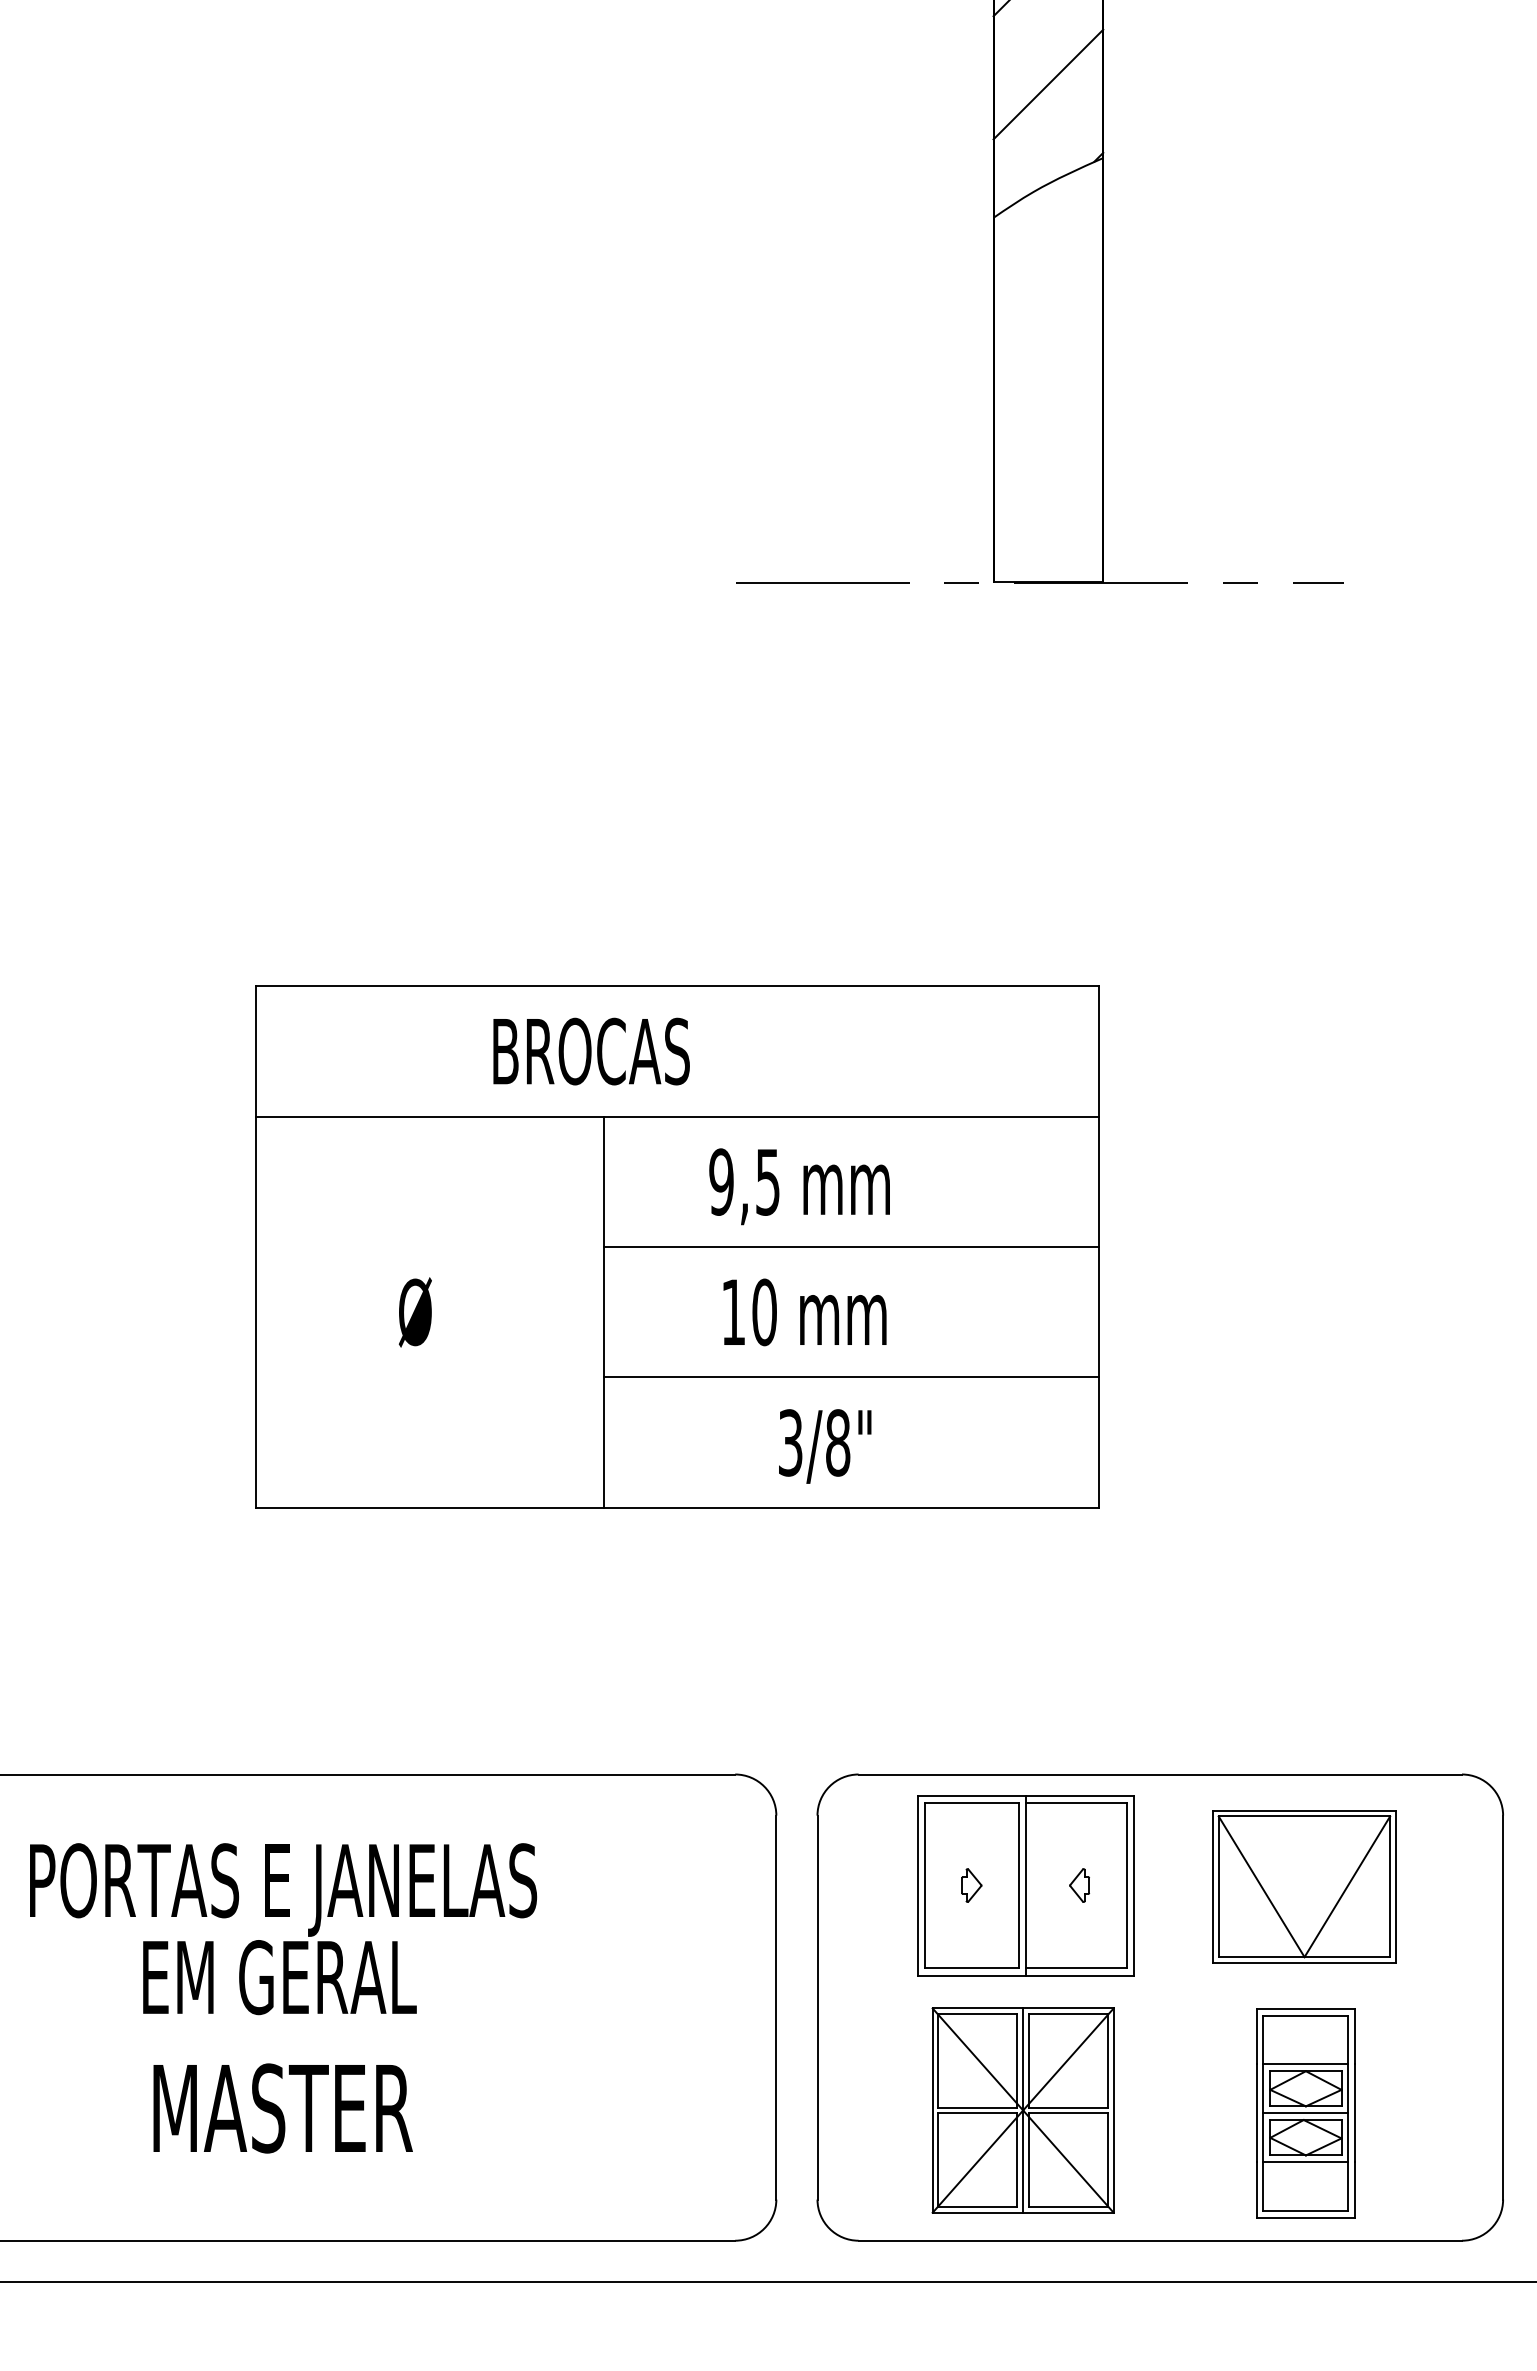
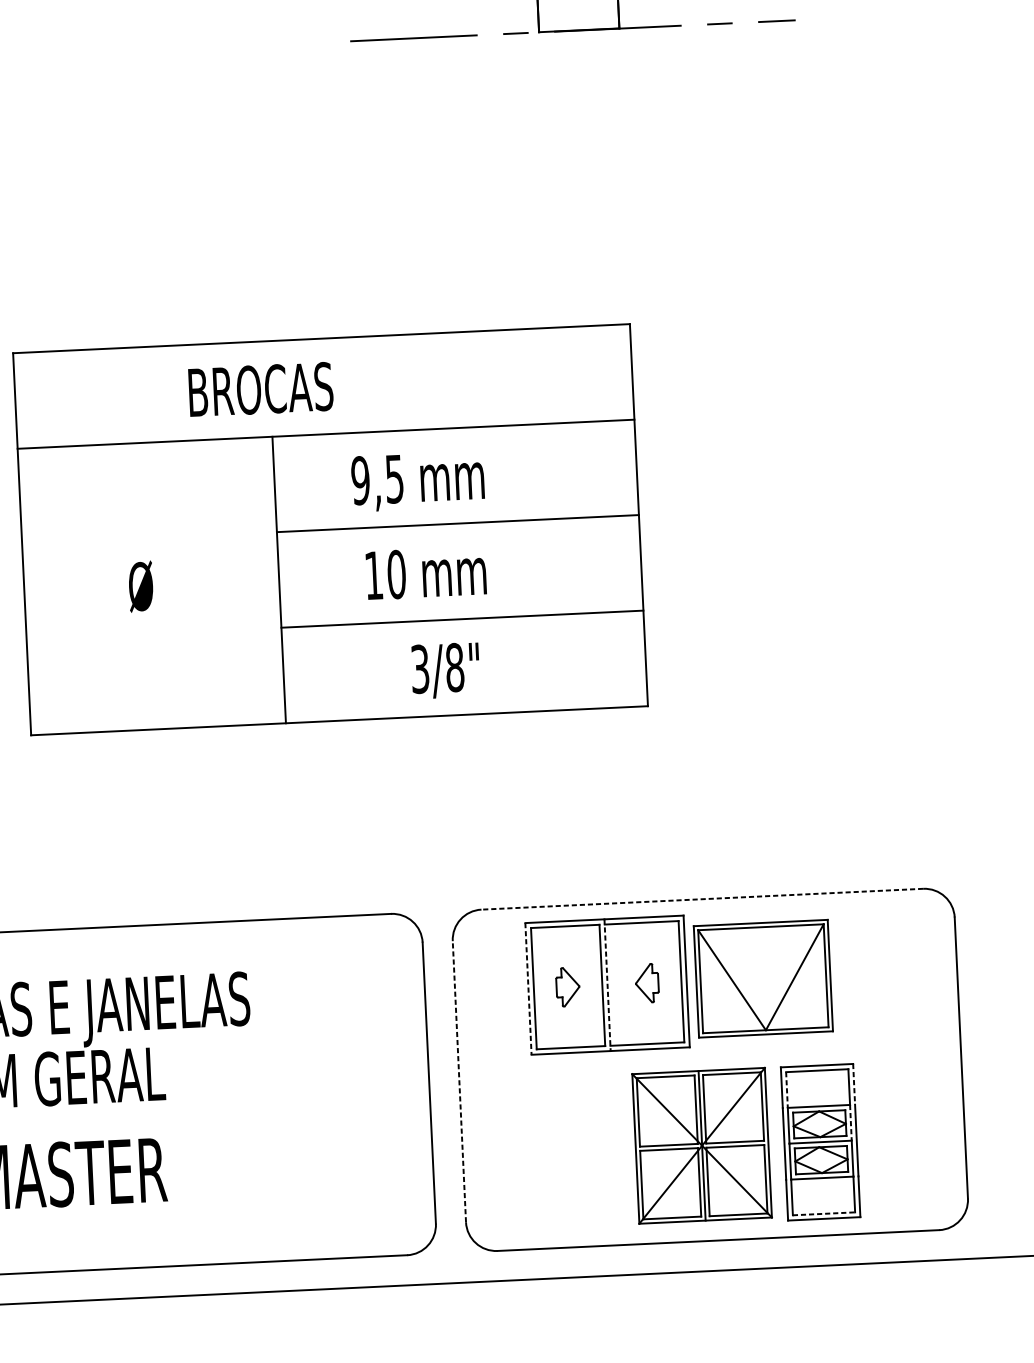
line: (1160, 1774) -> (702, 899), solid -> dashed
line: (917, 1885) -> (528, 988), solid -> dashed
part: (971, 1885) -> (567, 987), size x1.6
line: (1025, 1885) -> (607, 985), solid -> dashed
part: (1079, 1885) -> (646, 983), size x1.6
part: (1304, 1886) -> (763, 978), moved
line: (817, 2007) -> (459, 1081), solid -> dashed
line: (1355, 2036) -> (854, 1084), solid -> dashed
line: (1263, 2040) -> (787, 1090), solid -> dashed
line: (1348, 2089) -> (850, 1123), solid -> dashed
part: (1022, 2110) -> (701, 1145), moved
line: (1305, 2211) -> (823, 1214), solid -> dashed

